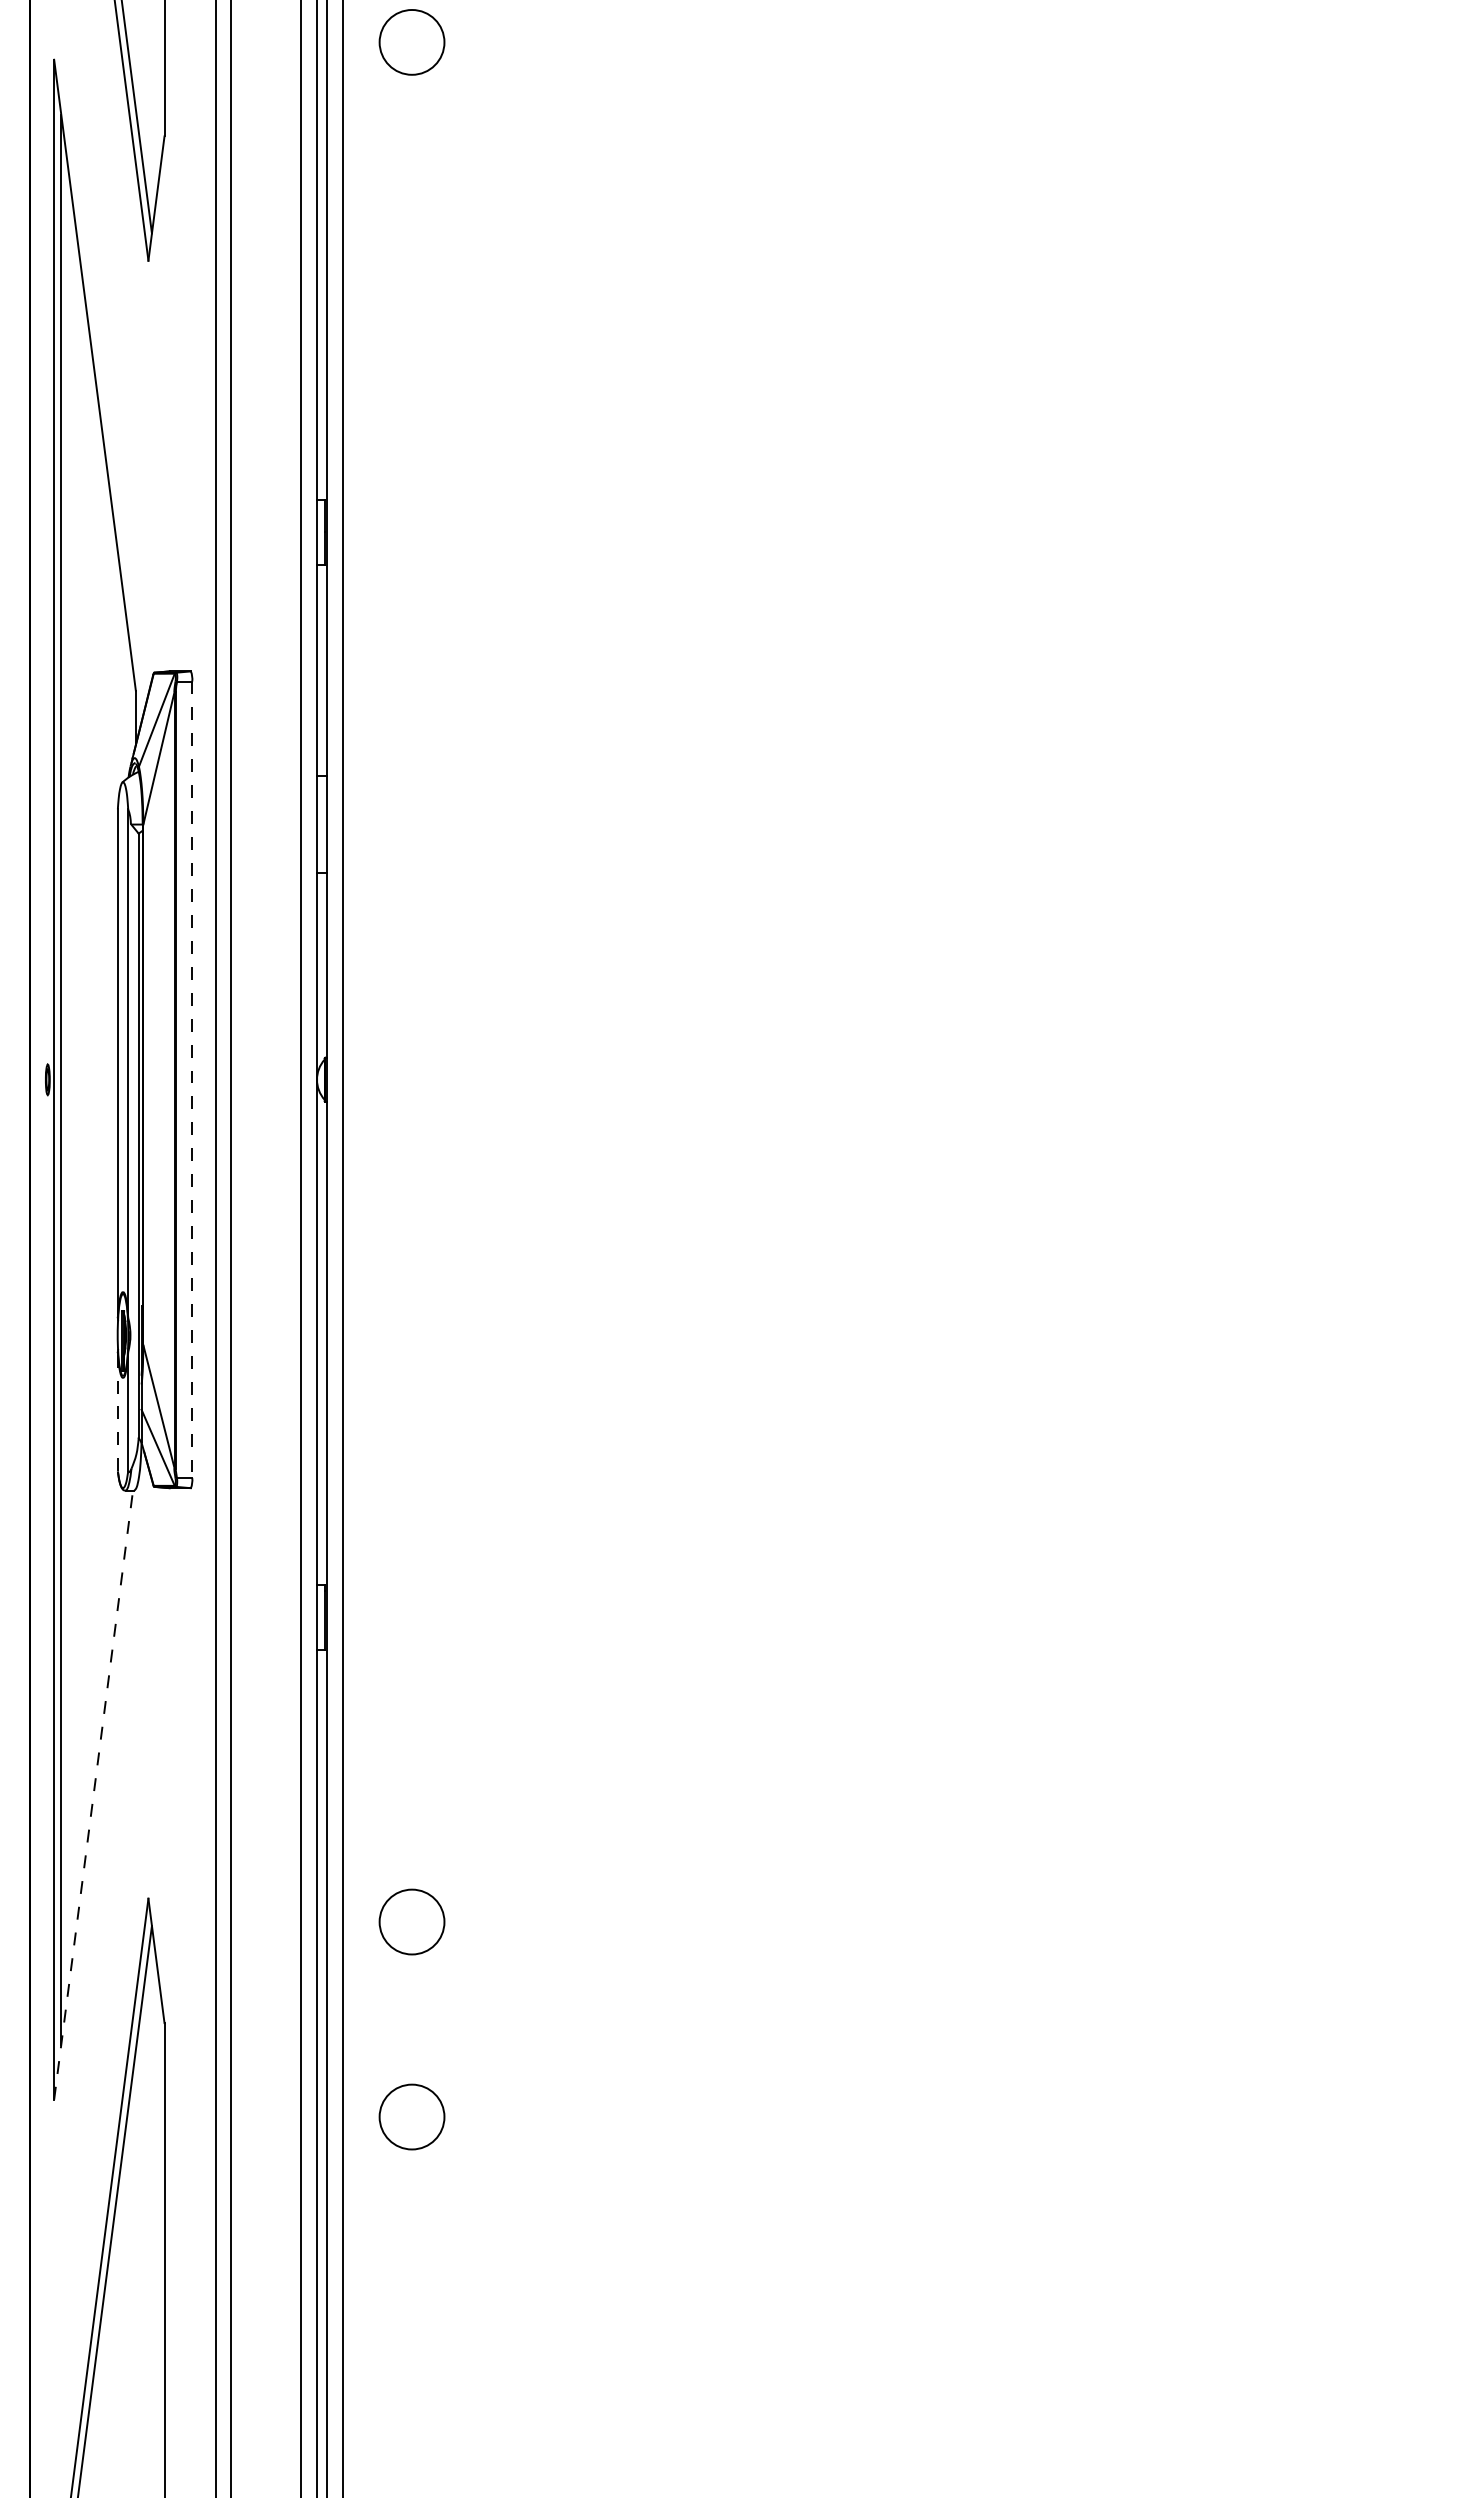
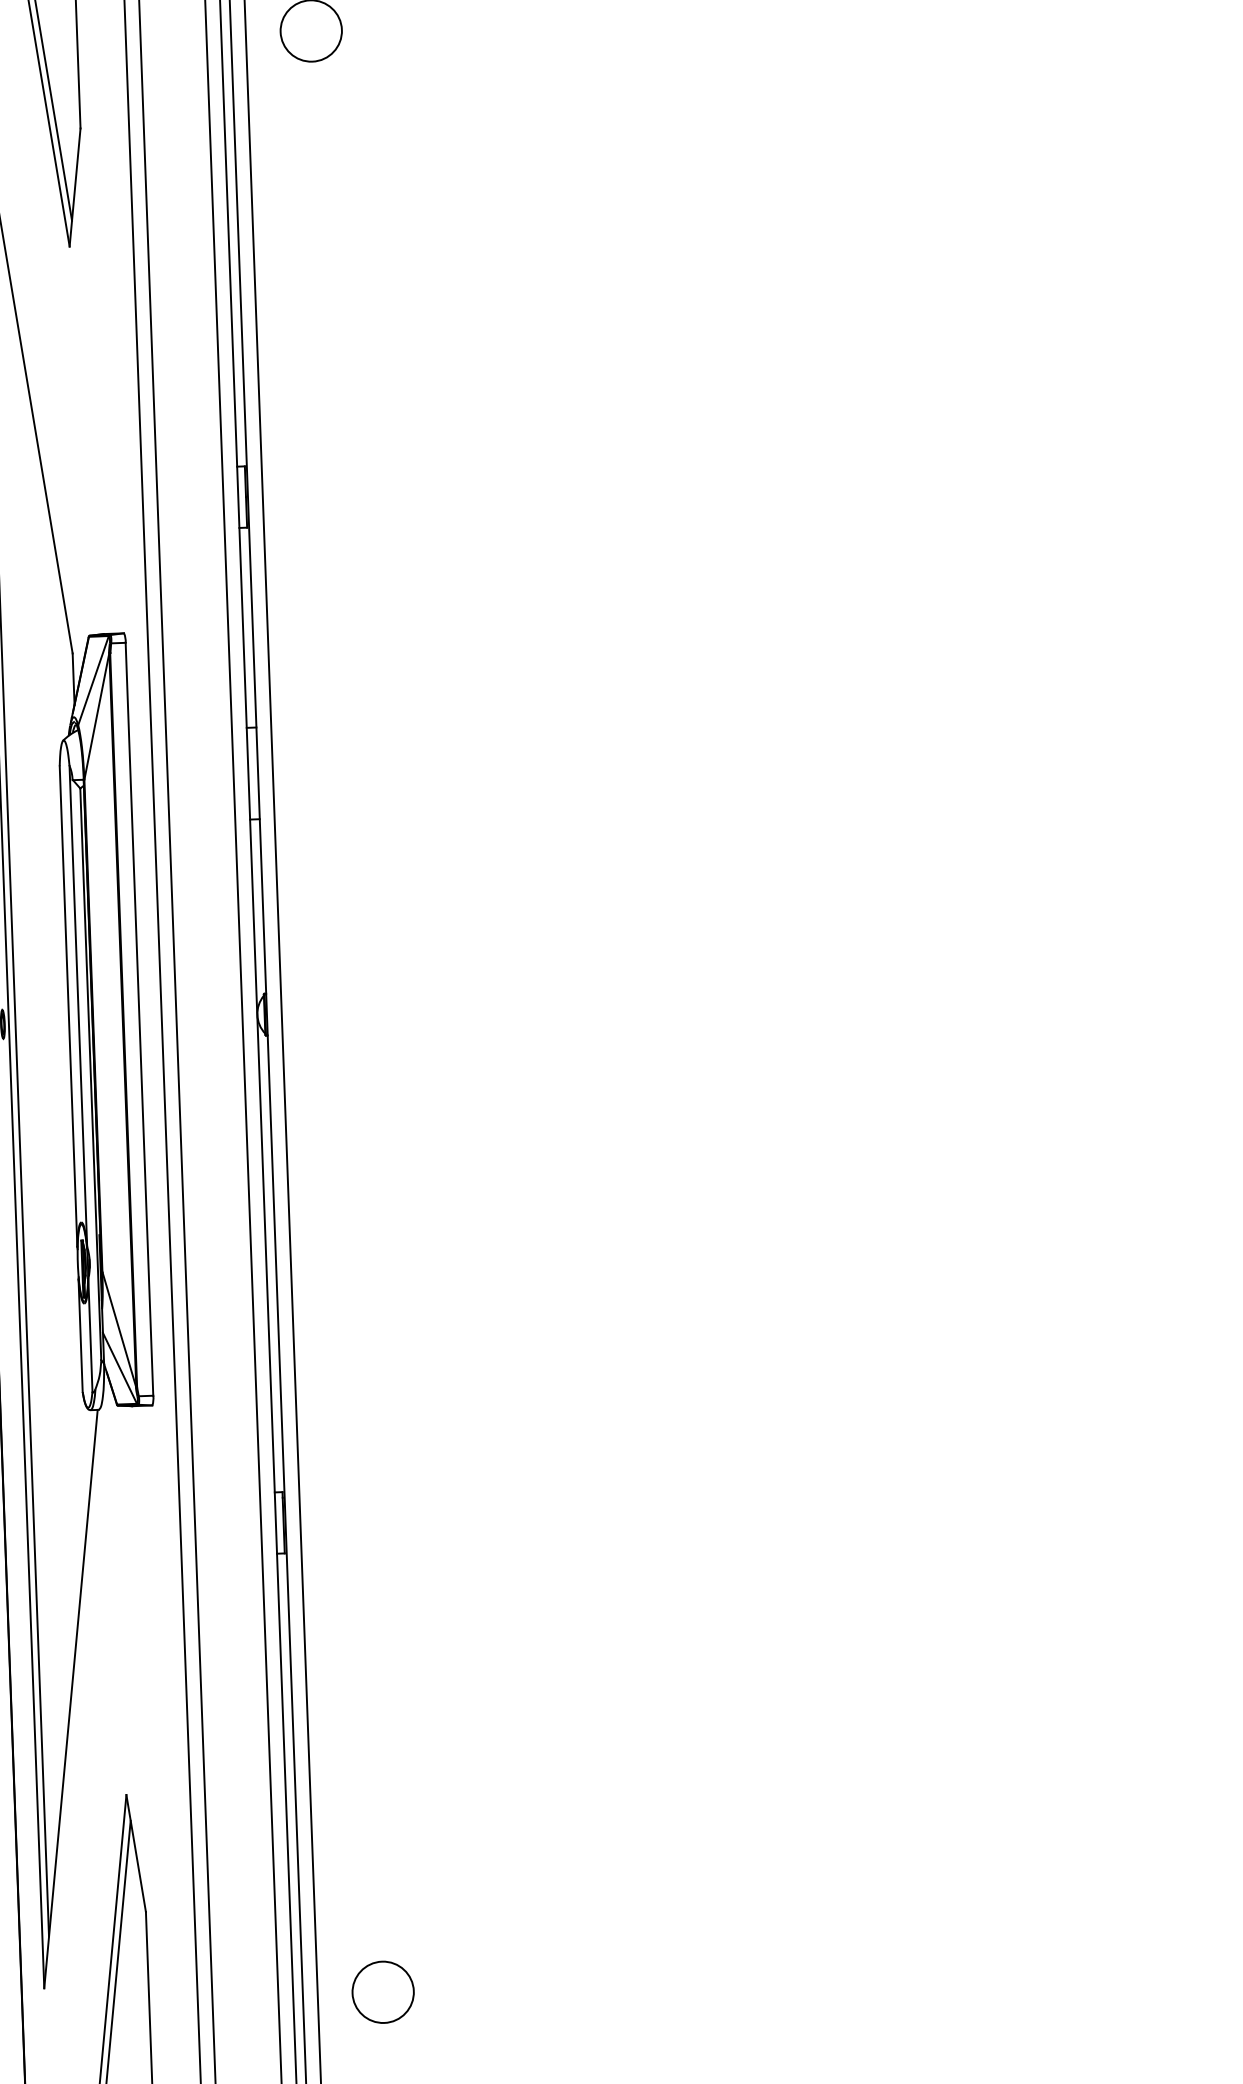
line: (192, 1080) -> (139, 1020), dashed -> solid
line: (117, 1411) -> (80, 1335), dashed -> solid
line: (93, 1795) -> (70, 1699), dashed -> solid
circle: (411, 1921) -> (375, 1807), removed

